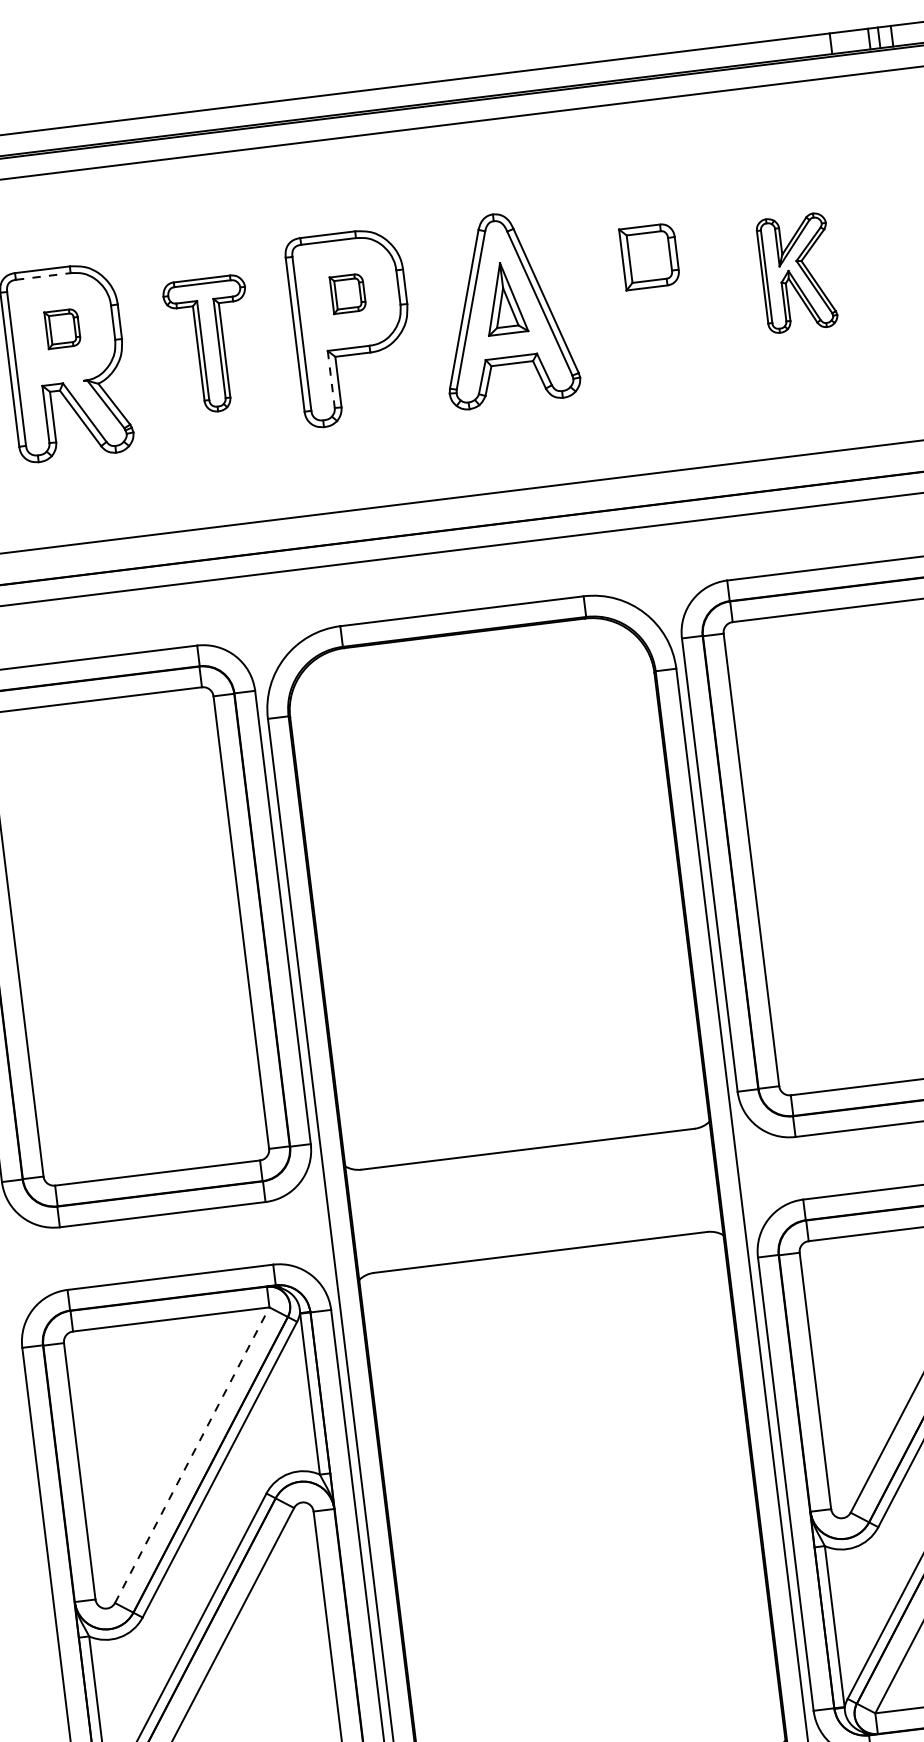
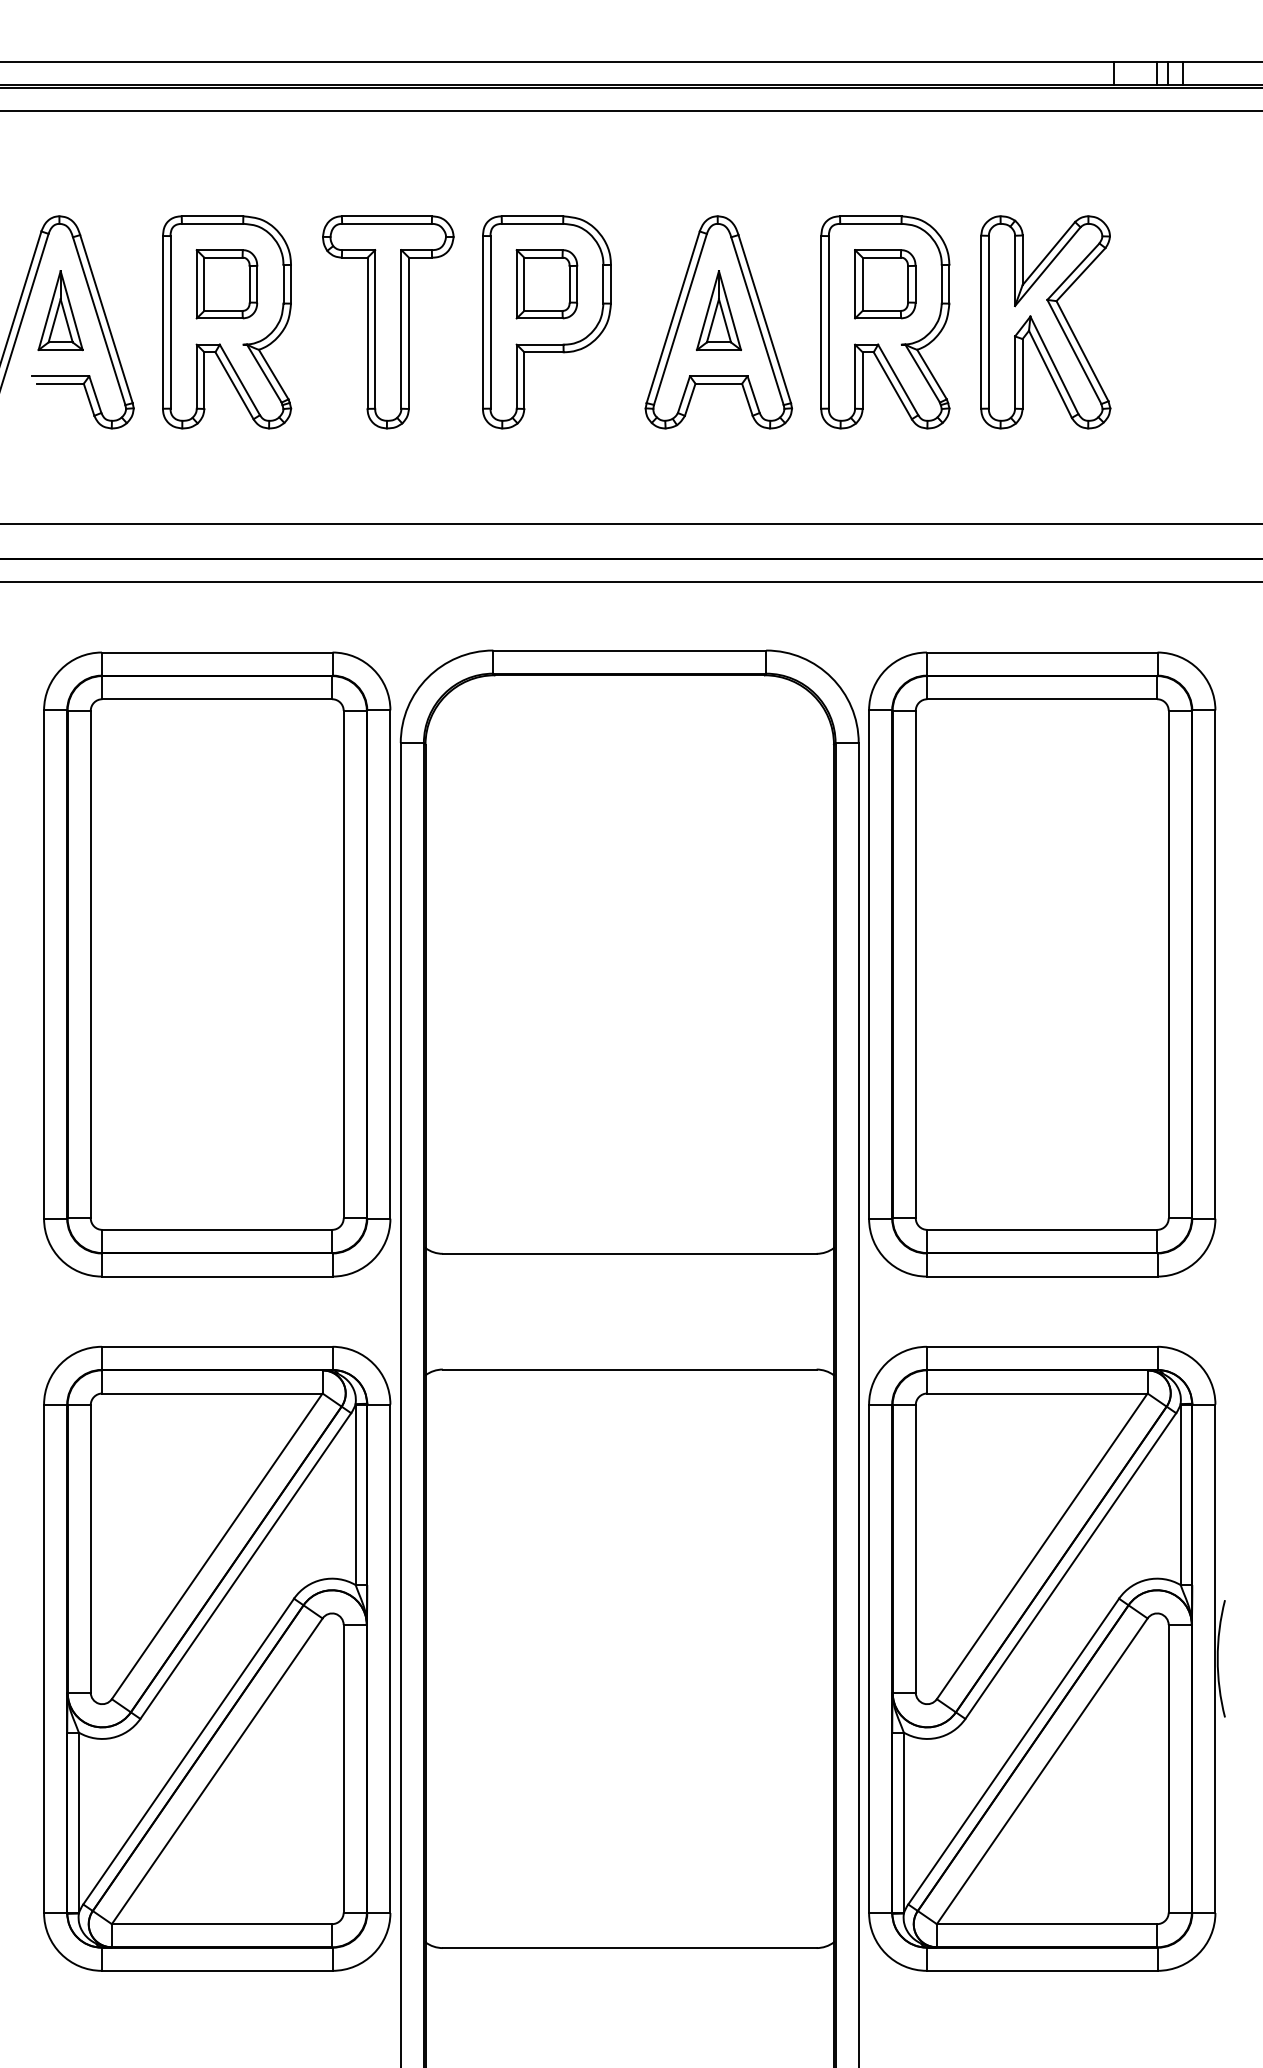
part: (796, 273) -> (1045, 322), size x1.67
line: (43, 276) -> (212, 223), dashed -> solid
part: (654, 290) -> (885, 322), added
part: (347, 293) -> (546, 284), size x1.67
part: (62, 329) -> (226, 284), size x1.67
part: (210, 345) -> (388, 322), size x1.43
line: (331, 380) -> (516, 377), dashed -> solid
line: (192, 1455) -> (217, 1546), dashed -> solid

